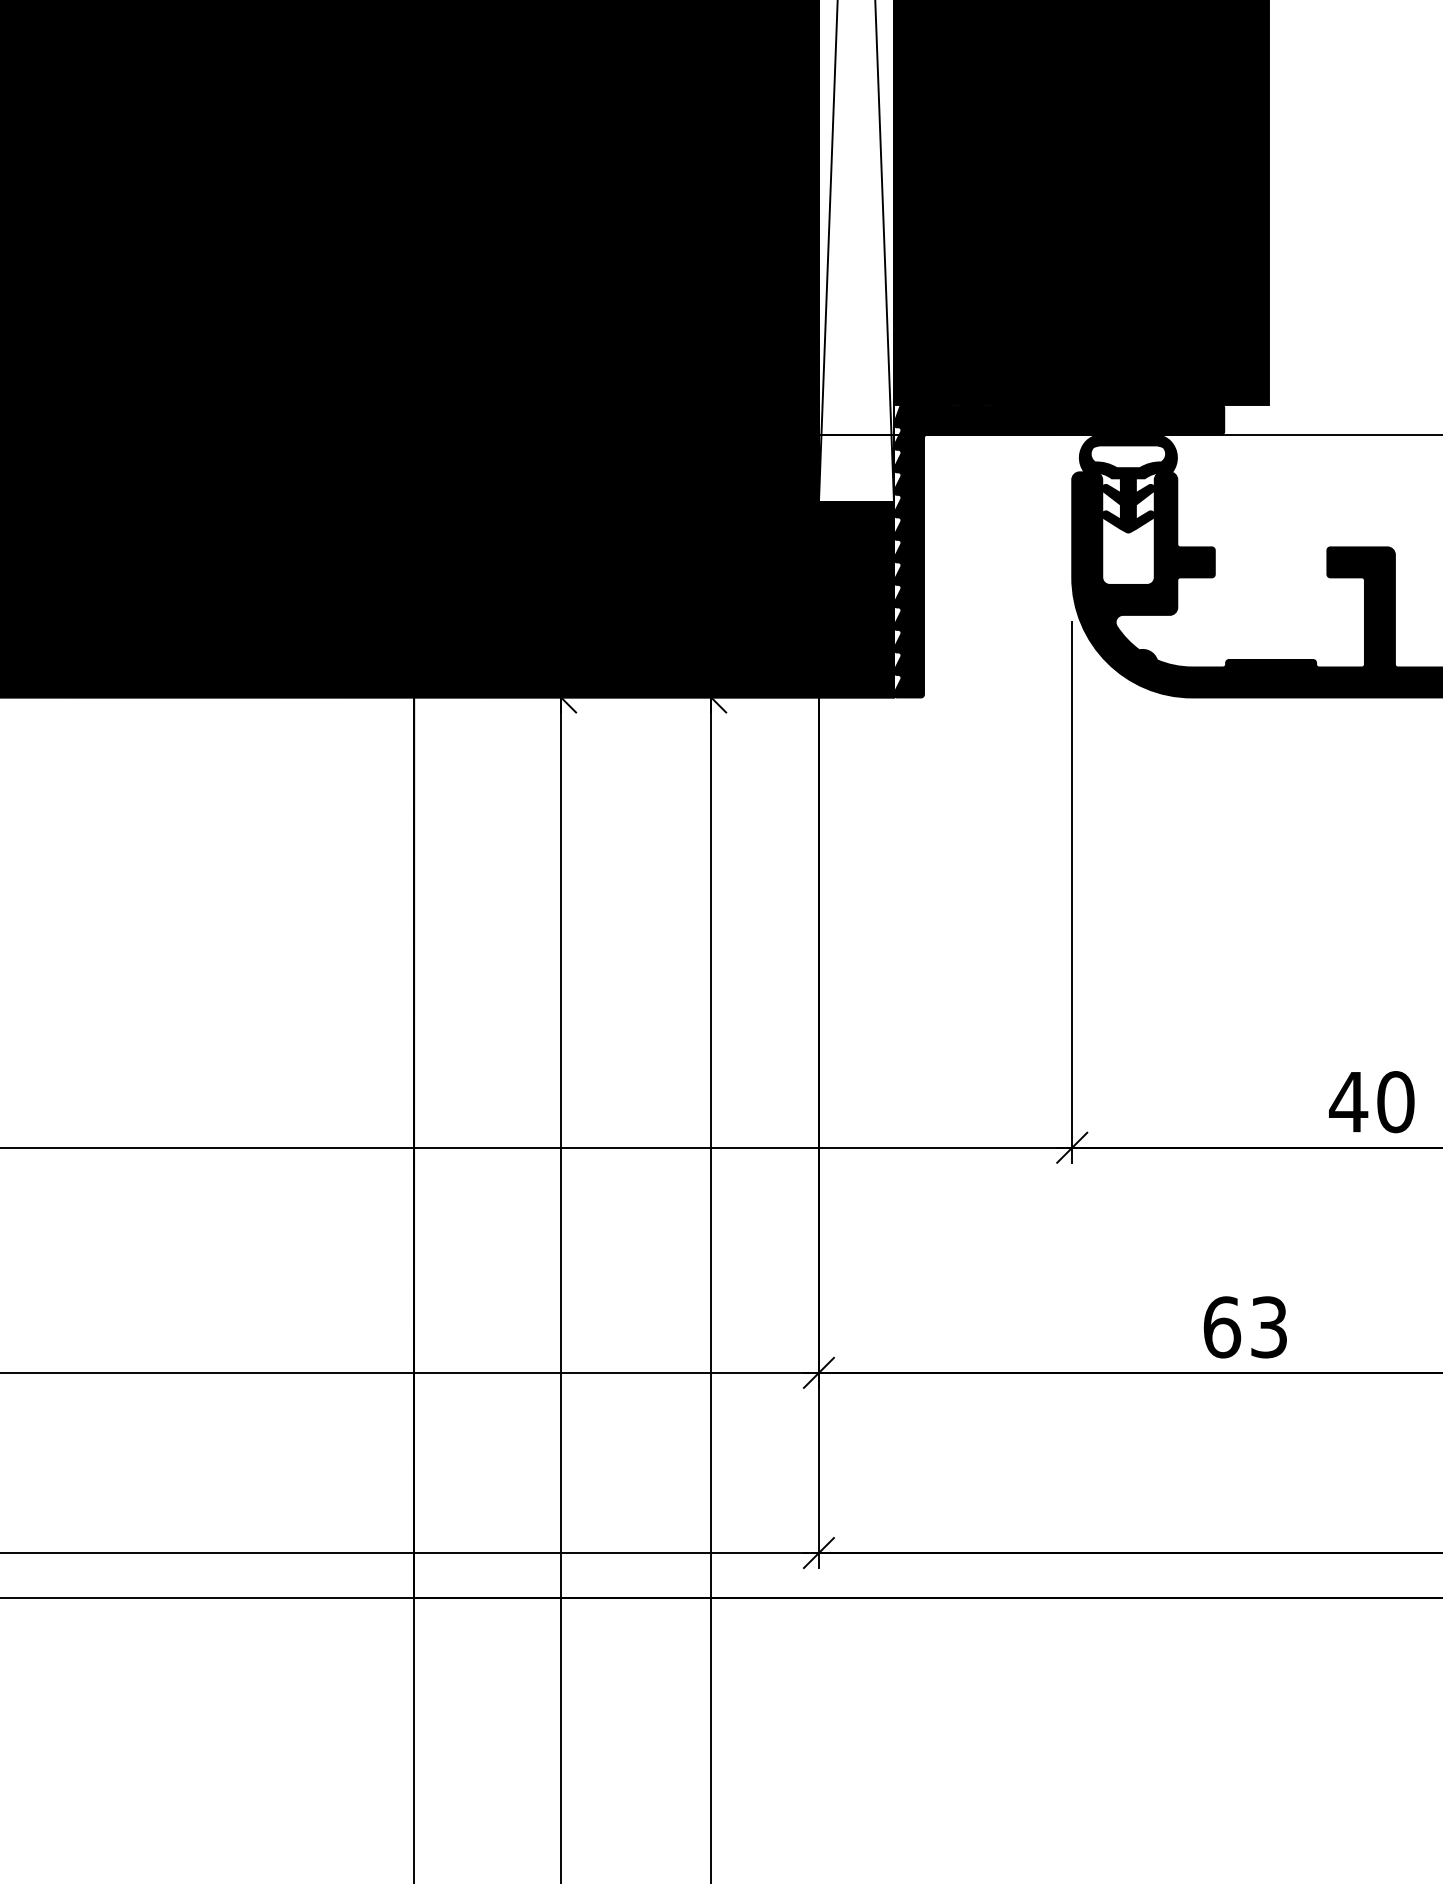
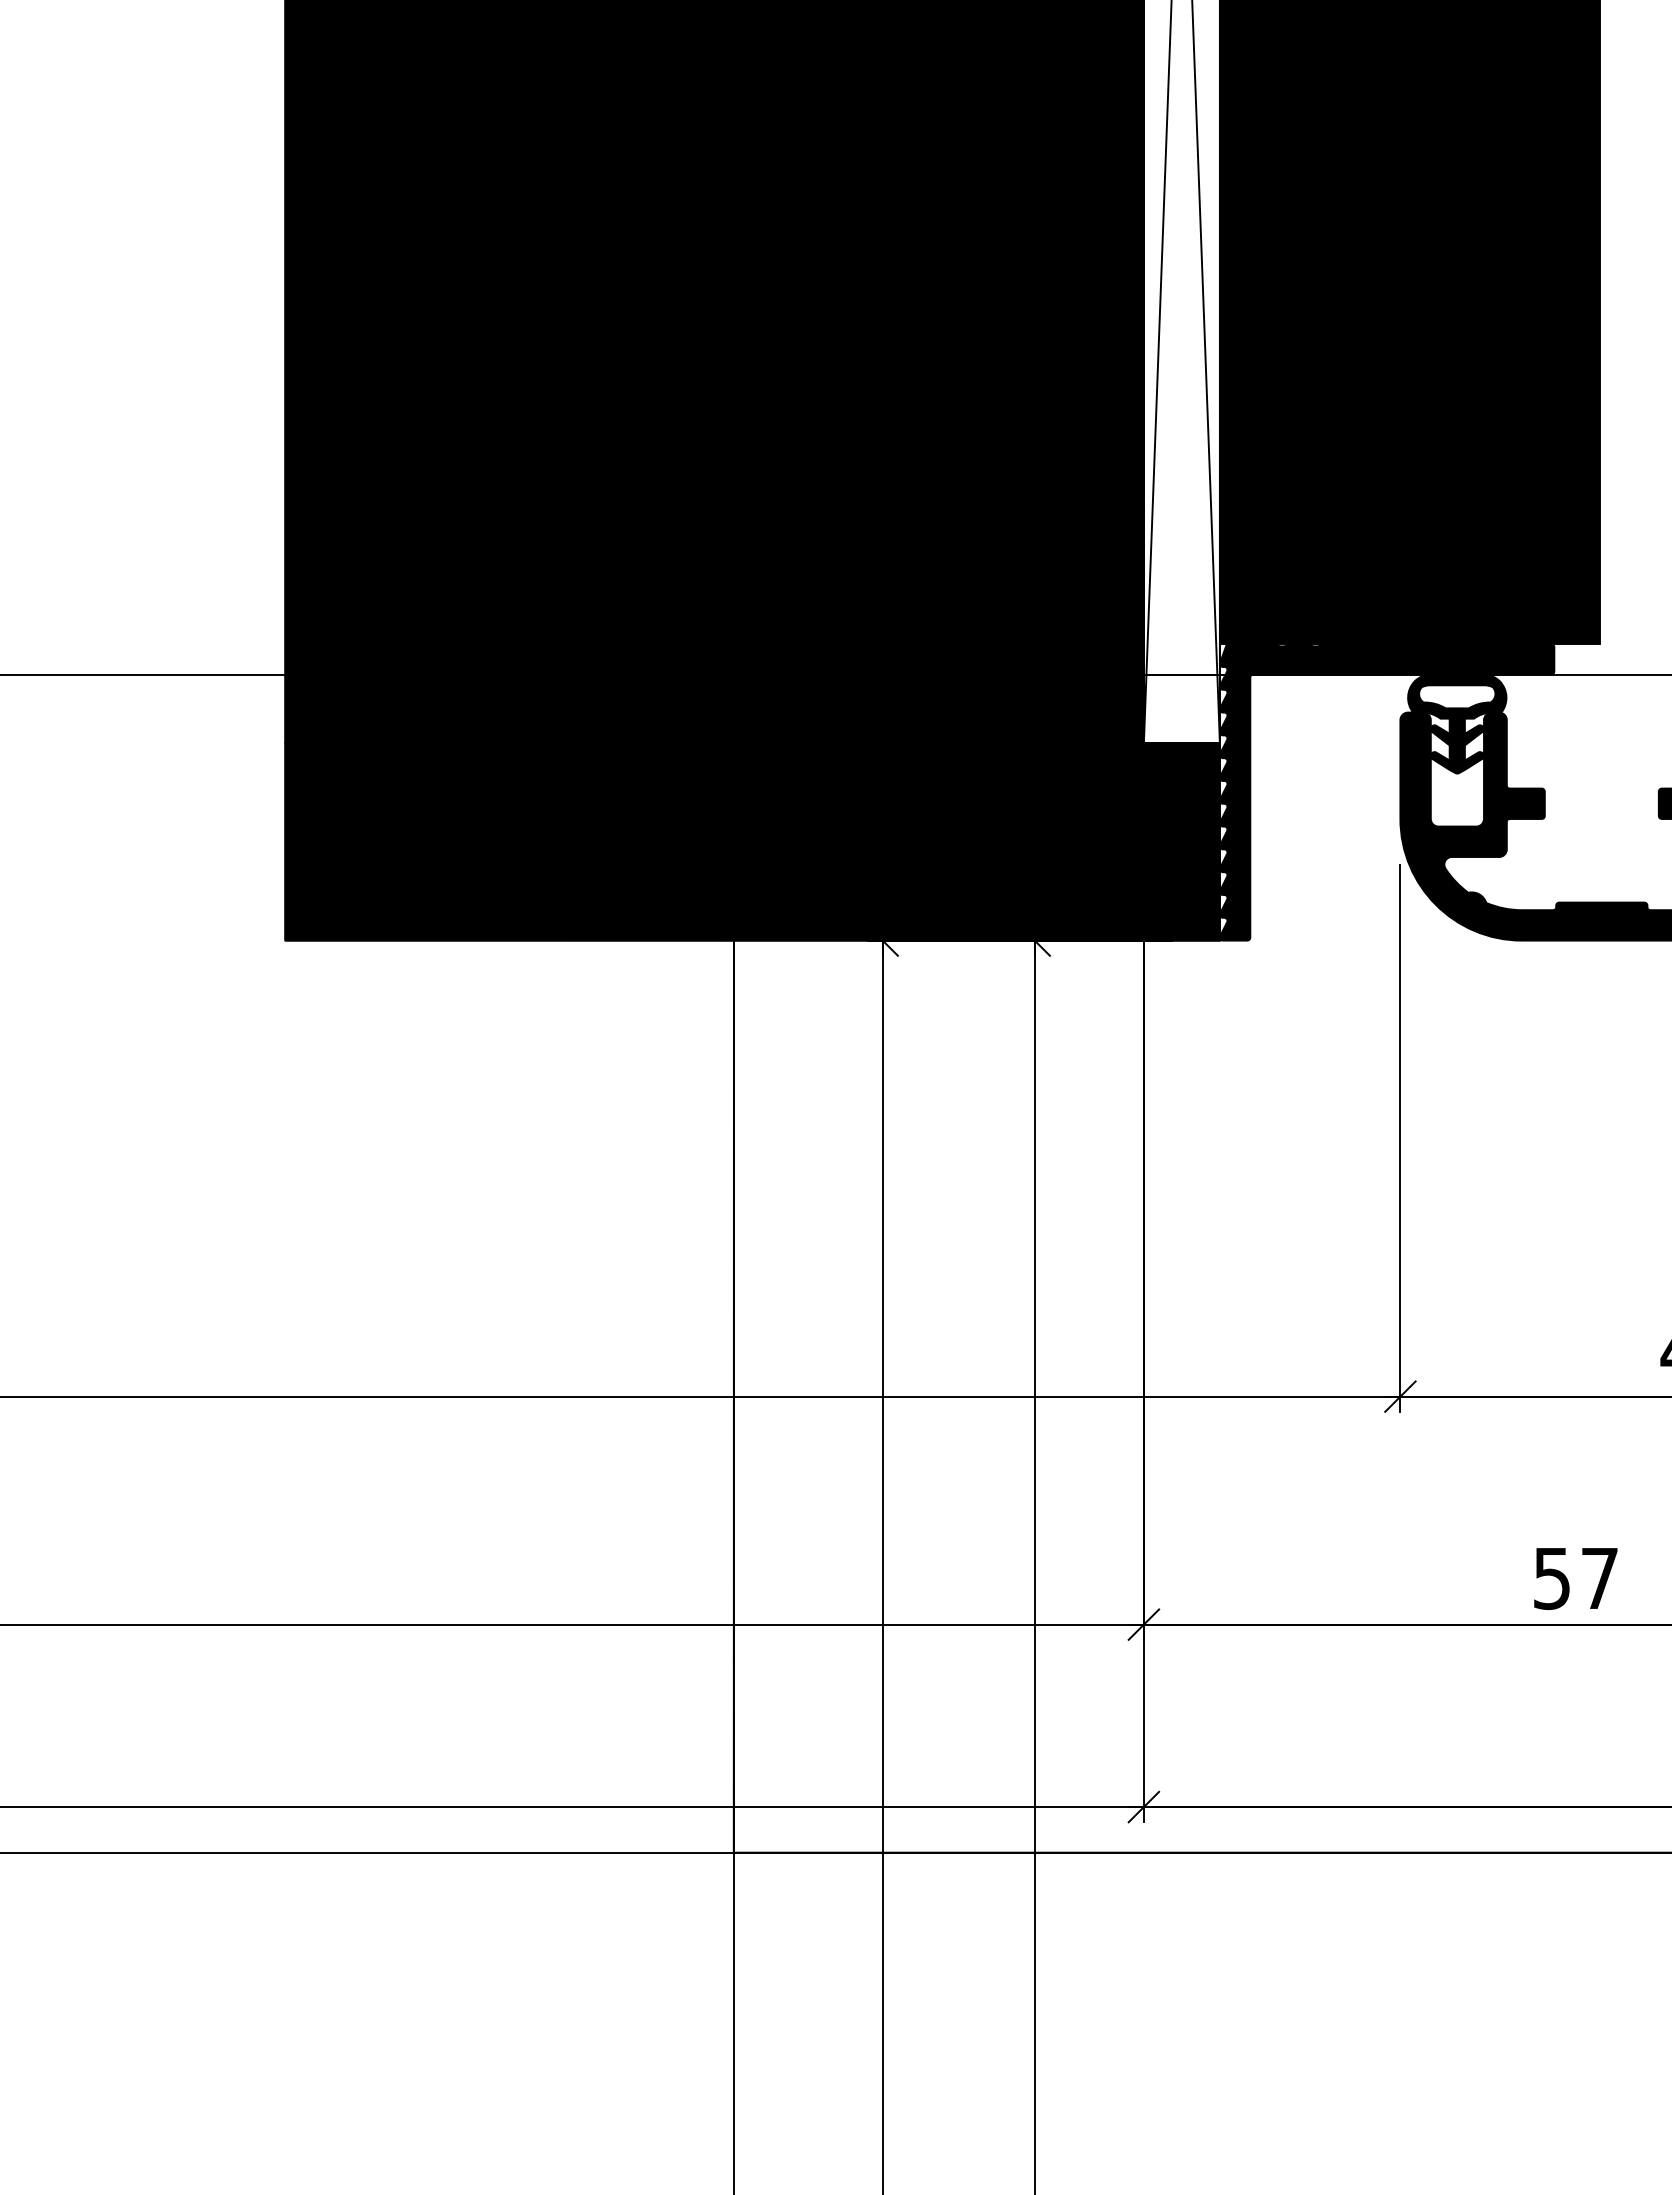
text: (1245, 1327) -> (1575, 1578), 63 -> 57

